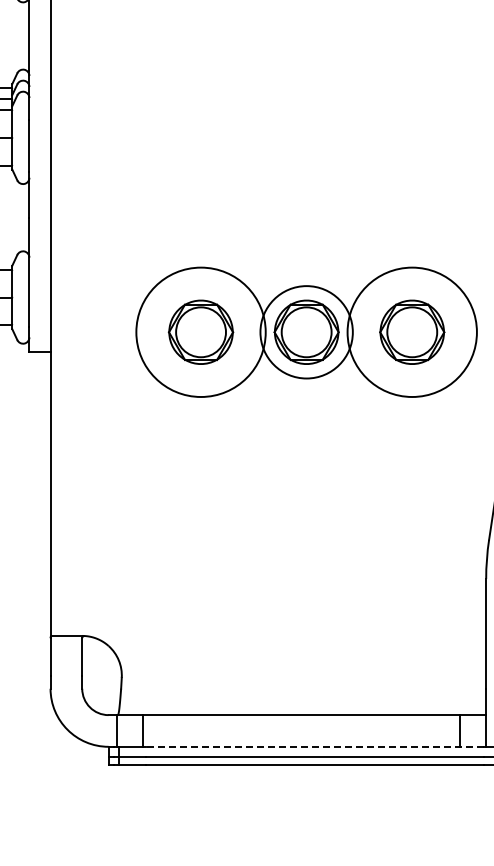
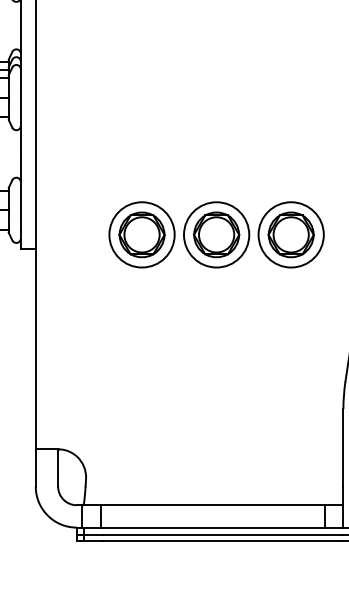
circle: (200, 332) -> (141, 235), size x0.71
circle: (412, 332) -> (291, 235), size x0.71
line: (314, 746) -> (222, 527), dashed -> solid

